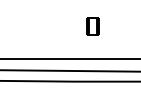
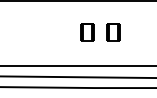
part: (66, 26) -> (87, 32), added

